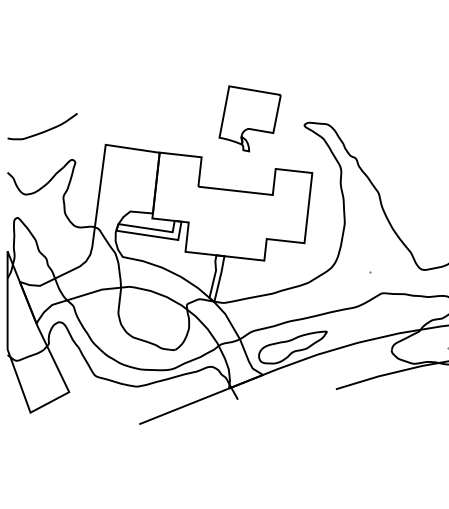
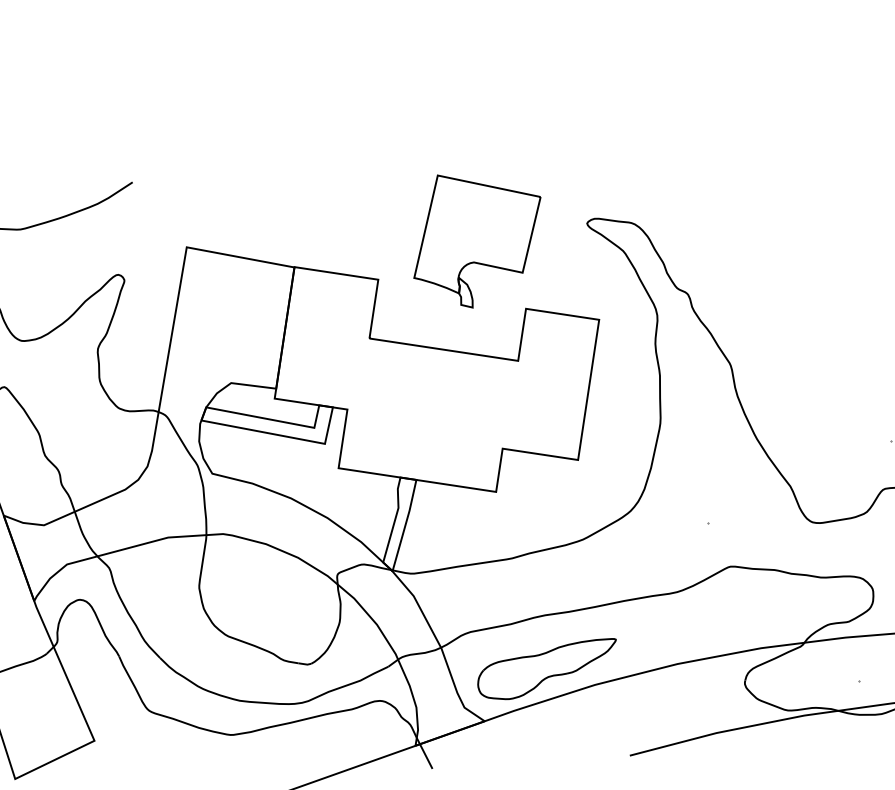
part: (249, 118) -> (475, 241), moved

